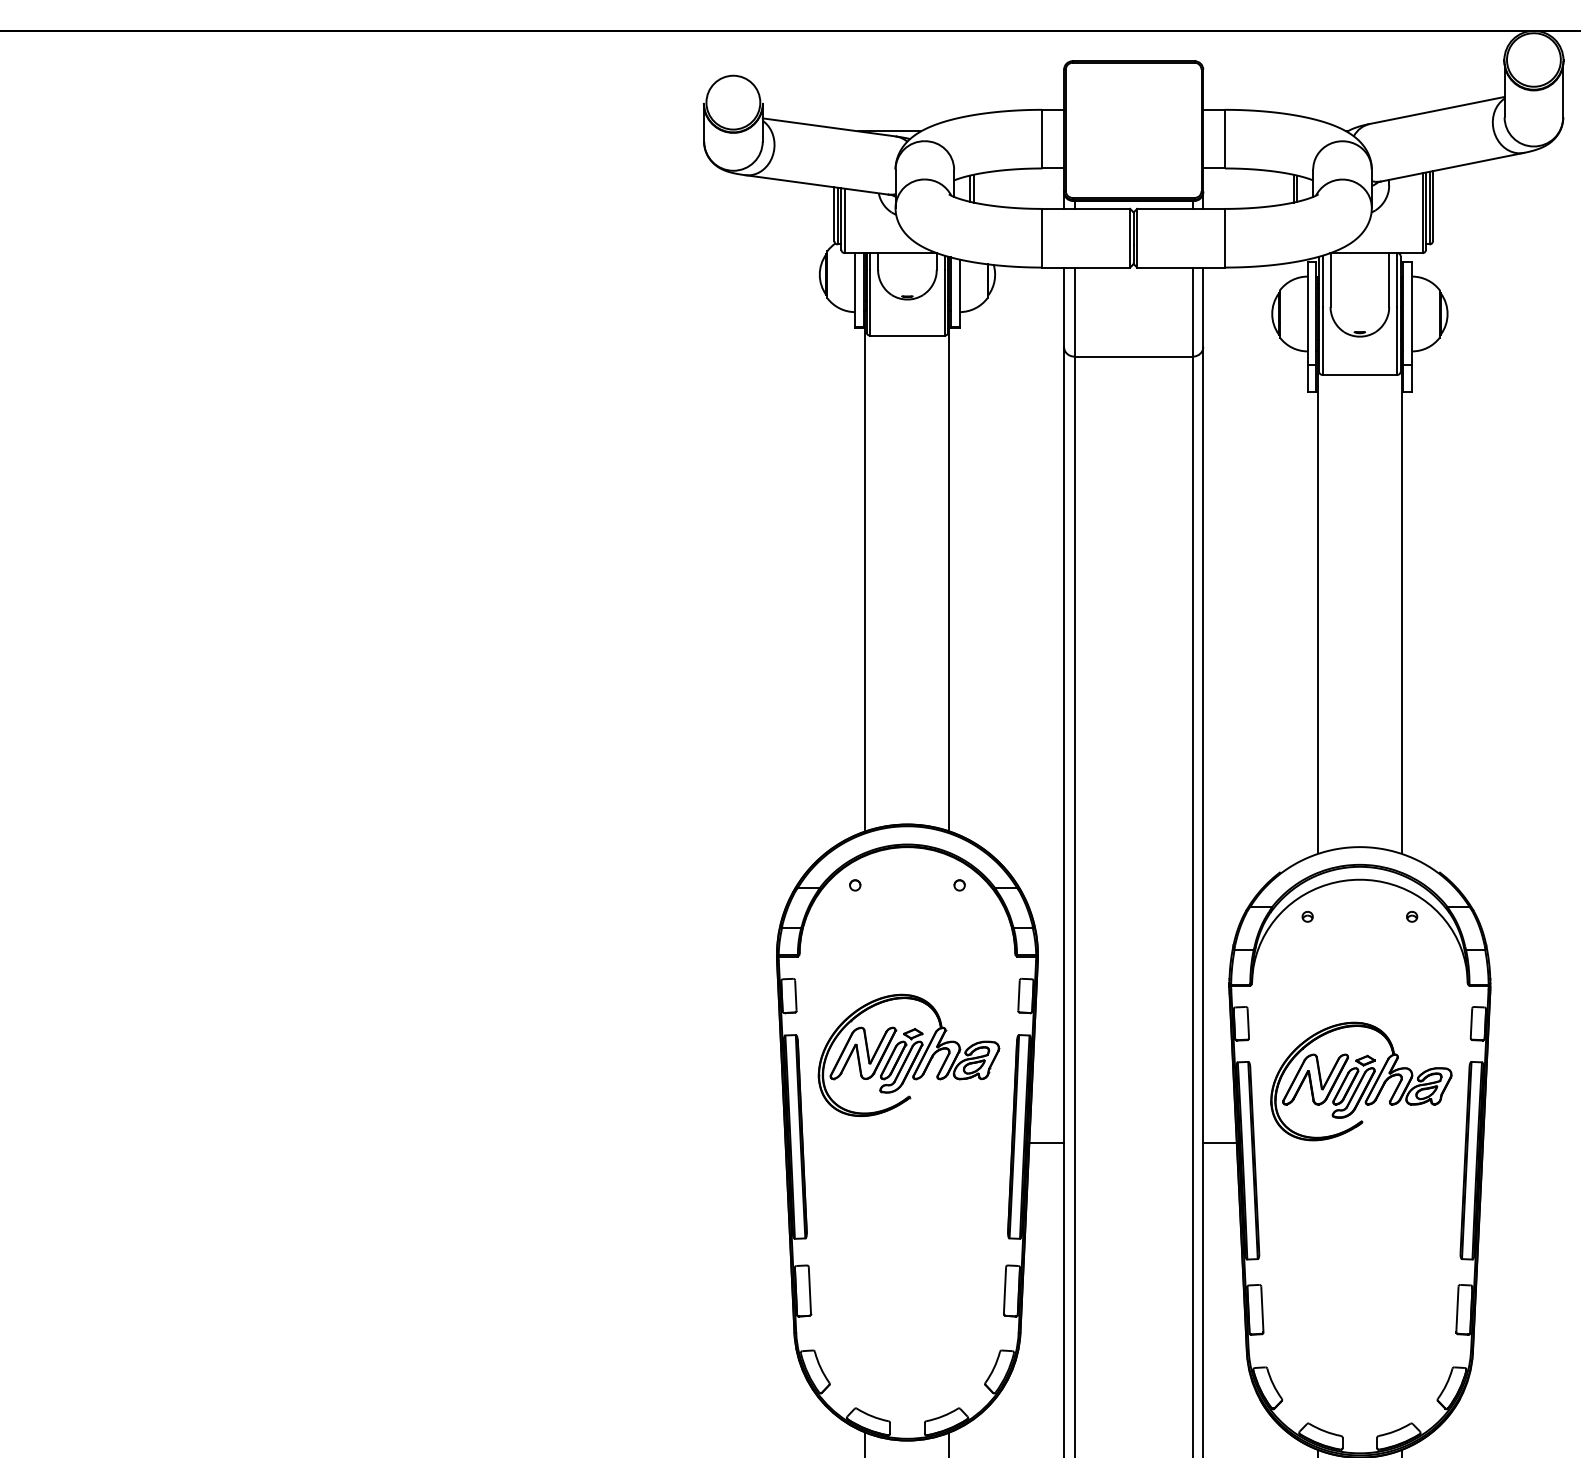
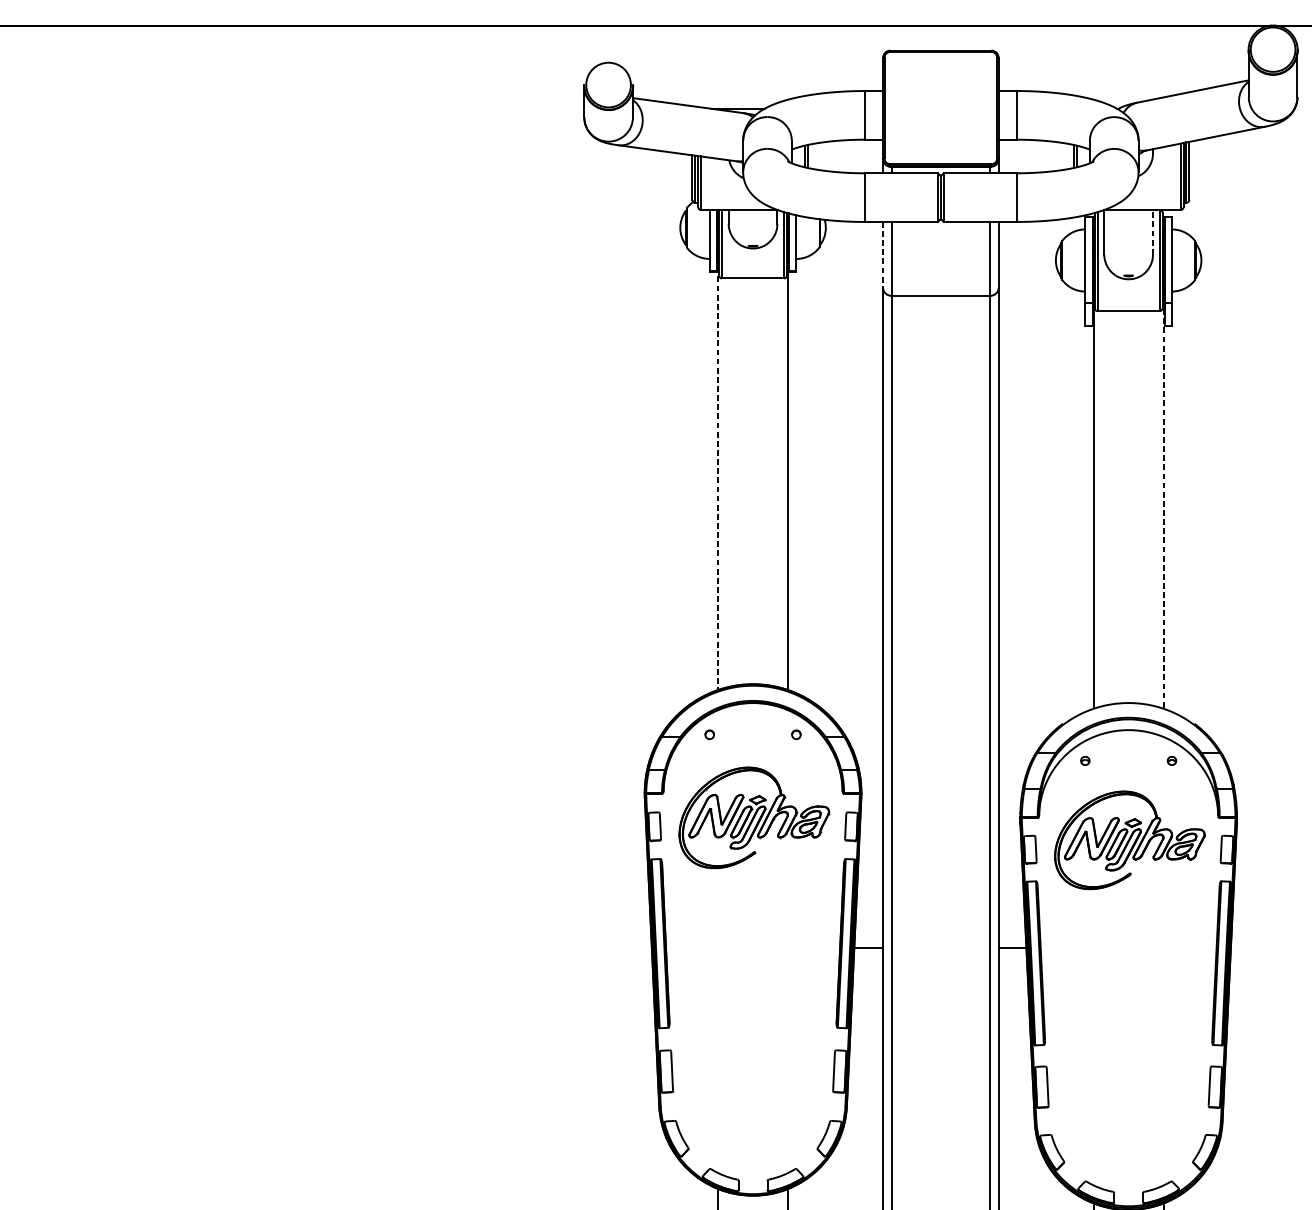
line: (1389, 280) -> (1153, 232), solid -> dashed
line: (1064, 307) -> (883, 255), solid -> dashed
line: (865, 572) -> (718, 475), solid -> dashed
line: (1401, 601) -> (1163, 499), solid -> dashed
part: (908, 1054) -> (753, 817), moved
part: (1361, 1081) -> (1129, 840), moved

